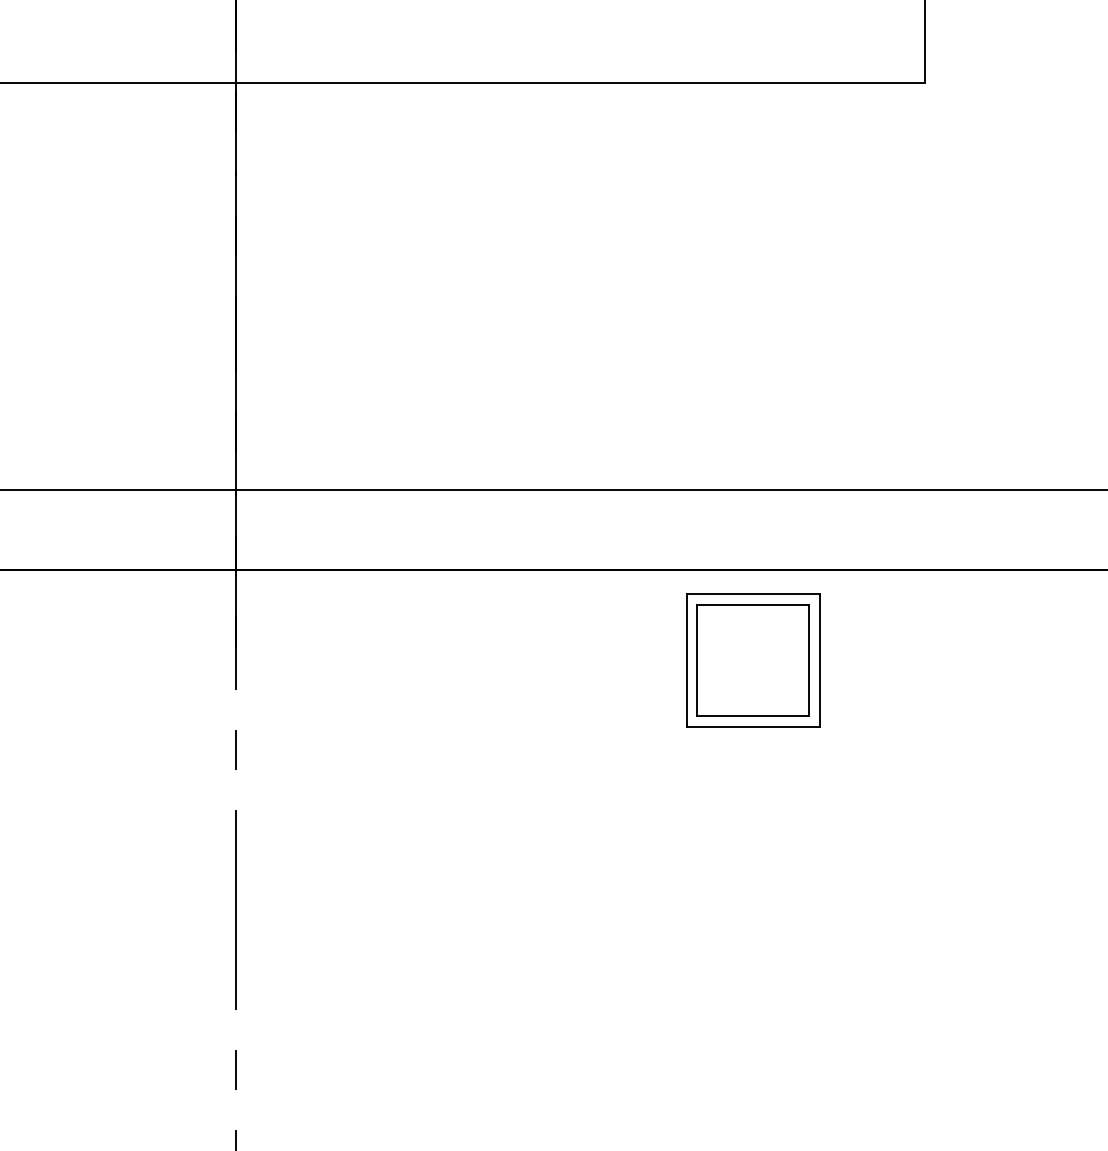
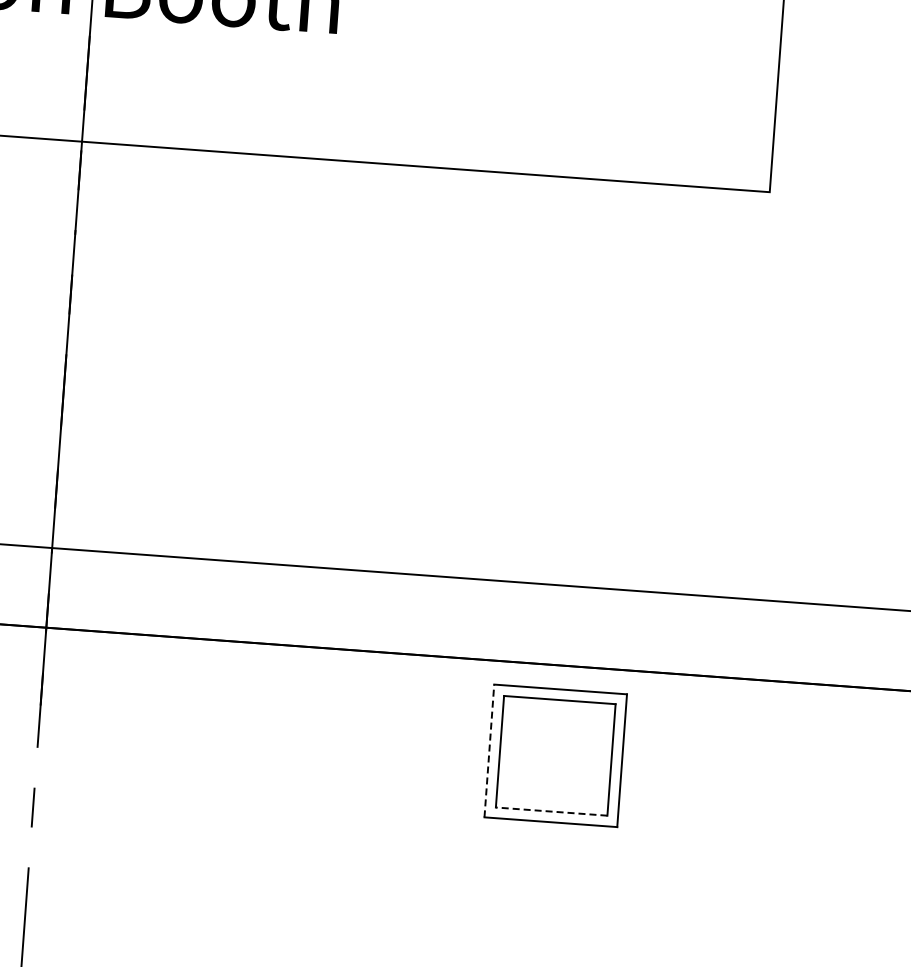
line: (686, 660) -> (489, 750), solid -> dashed
line: (753, 716) -> (551, 811), solid -> dashed

